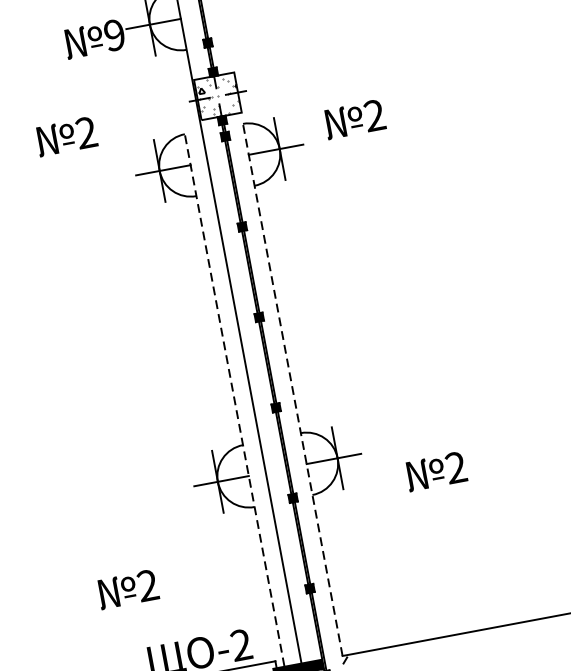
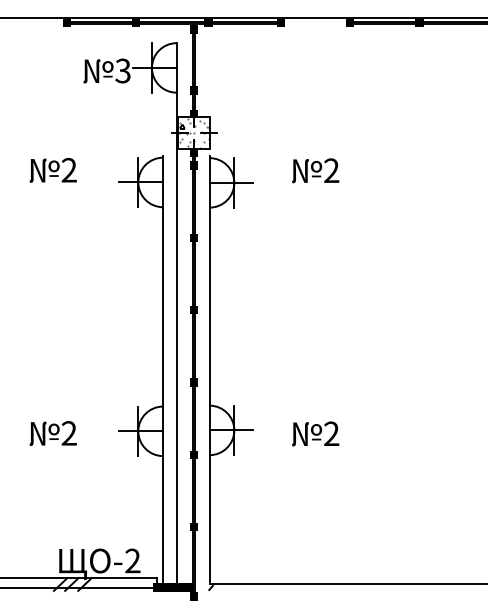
text: (113, 34) -> (122, 70), 9 -> 3
text: (354, 119) -> (315, 170), moved
text: (65, 136) -> (52, 170), moved
line: (292, 387) -> (209, 369), dashed -> solid
line: (234, 398) -> (163, 369), dashed -> solid
text: (435, 471) -> (315, 433), moved
text: (127, 589) -> (52, 433), moved

